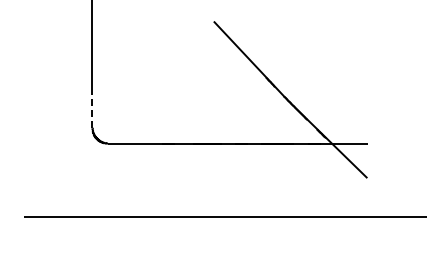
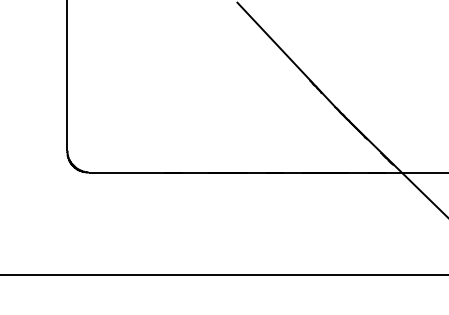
line: (92, 108) -> (67, 123), dashed -> solid

